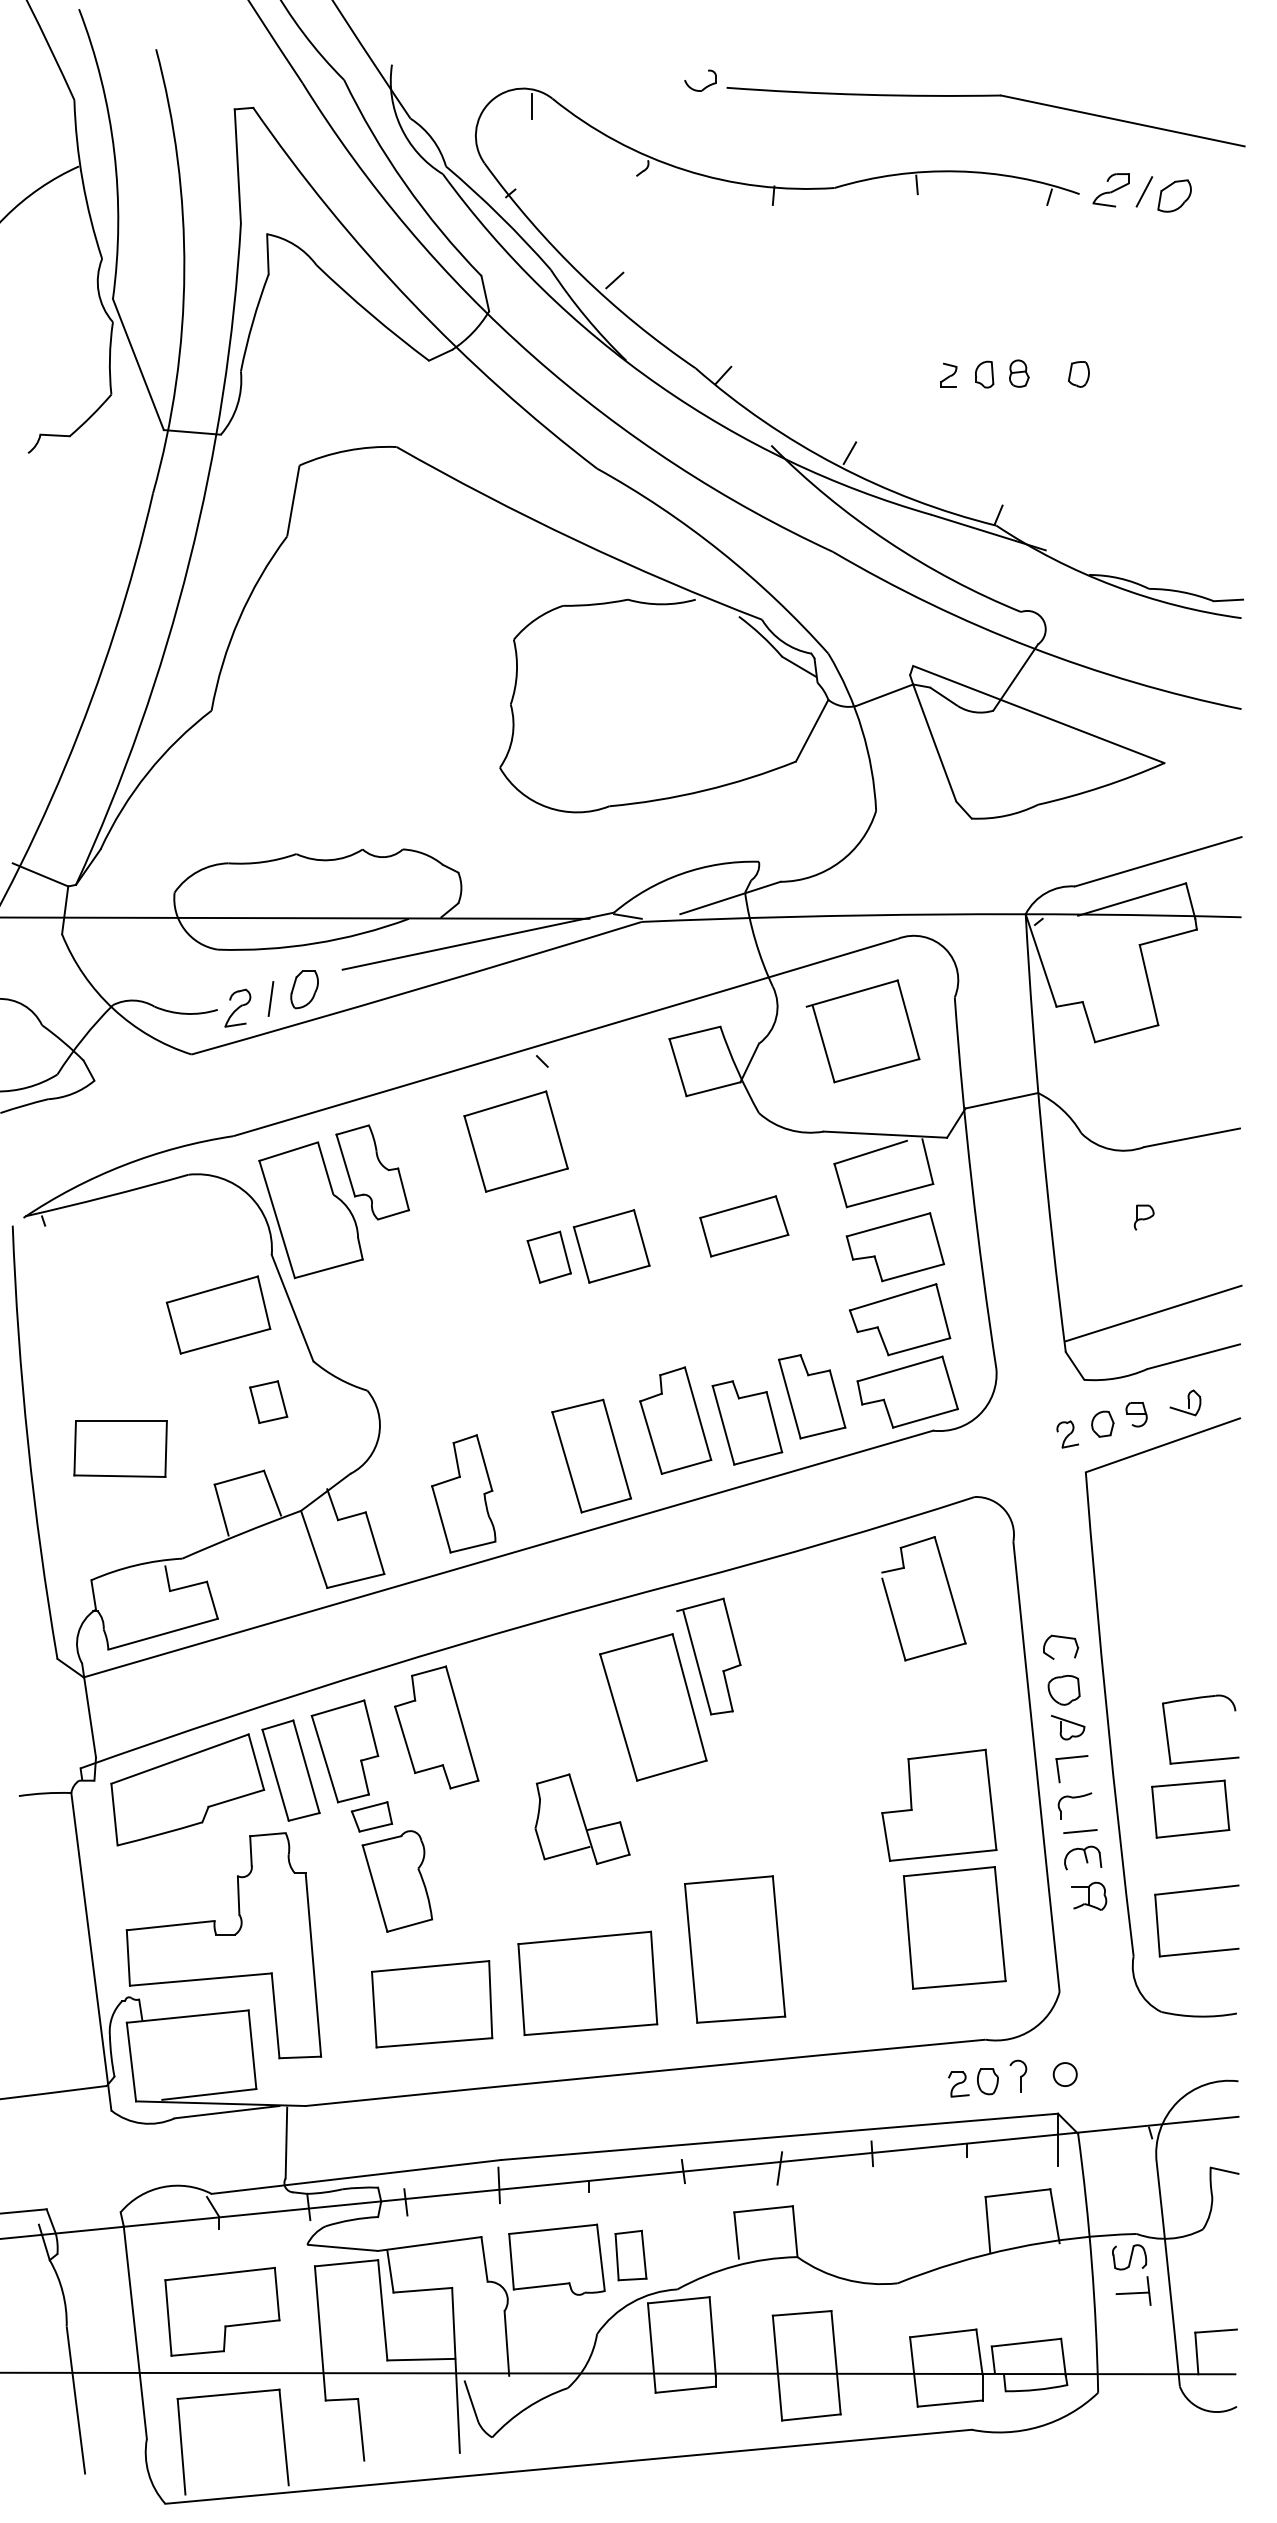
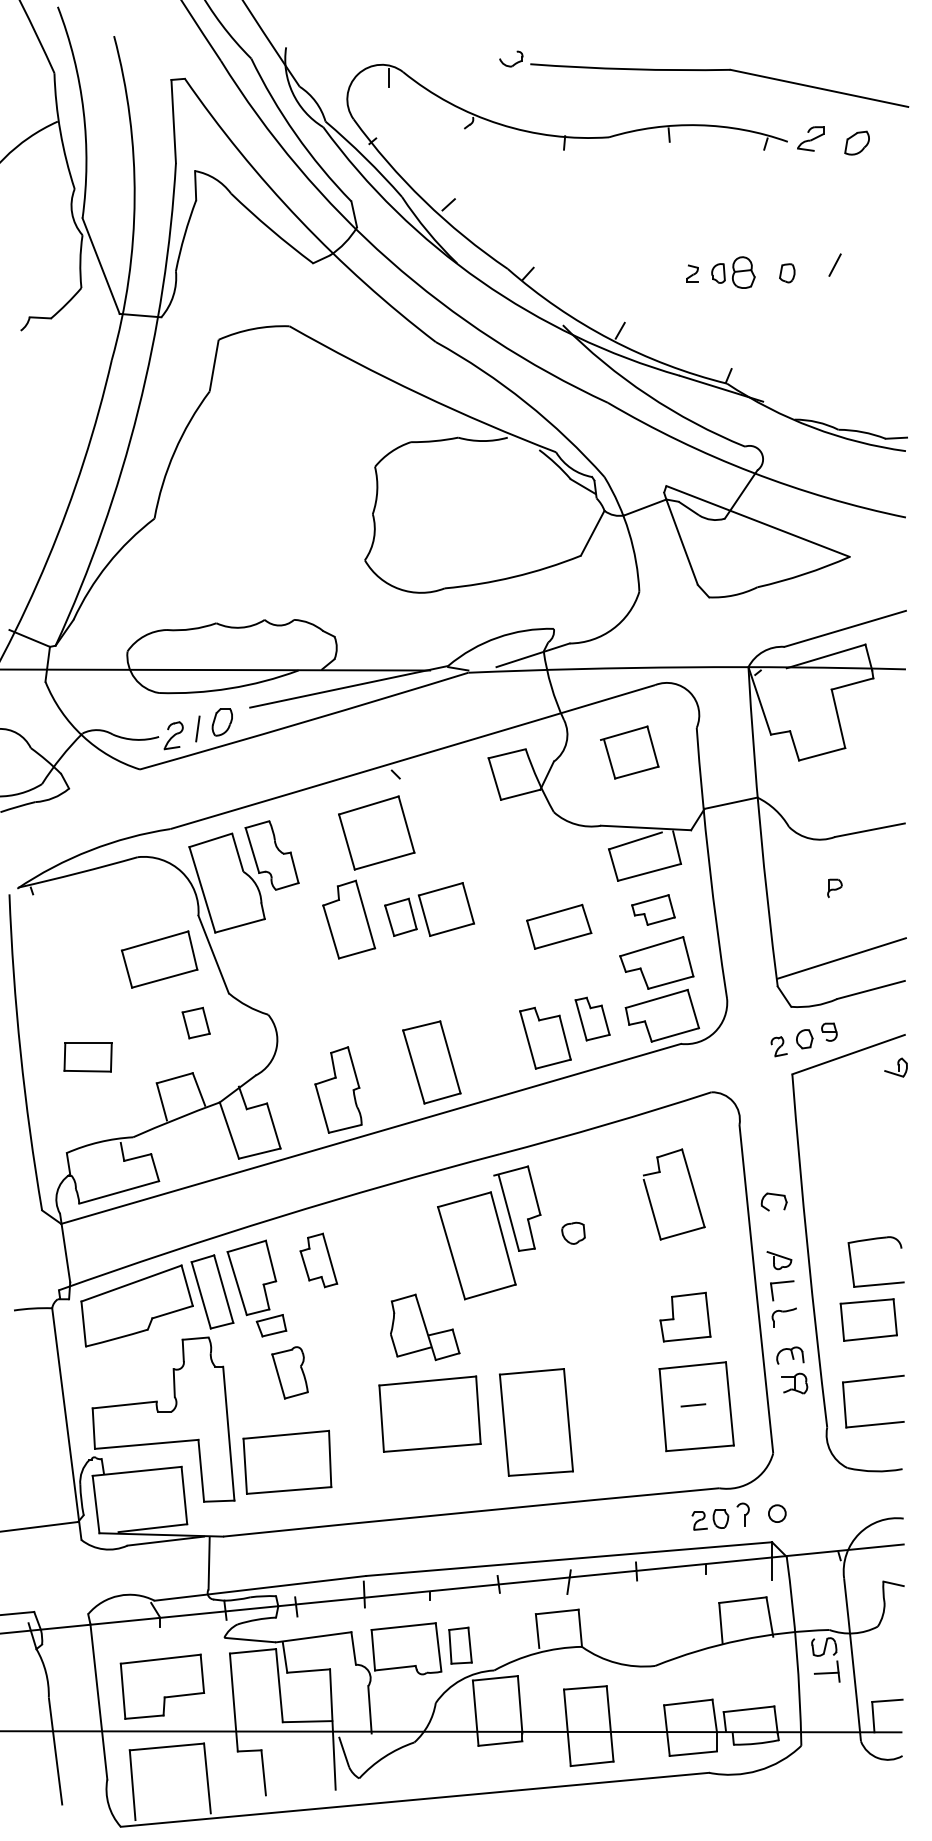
line: (1143, 190) -> (834, 264), moved
part: (1018, 373) -> (743, 272), size x1.6
part: (862, 1031) -> (629, 752), size x0.7
part: (744, 1225) -> (559, 926), moved
part: (895, 1246) -> (653, 909), size x0.6
part: (811, 1395) -> (592, 1018), size x0.7
part: (1184, 1402) -> (895, 1067), moved
part: (676, 1420) -> (349, 919), moved
part: (119, 1449) -> (87, 1057), size x0.7
part: (948, 1591) -> (692, 1189), moved
part: (1064, 1689) -> (573, 1232), moved
part: (436, 1727) -> (318, 1260), size x0.6
part: (939, 1804) -> (685, 1316), size x0.6
line: (1080, 1831) -> (693, 1405), moved
part: (396, 1881) -> (289, 1372), size x0.7
part: (587, 1982) -> (429, 1413), moved
part: (432, 2003) -> (287, 1461), moved

